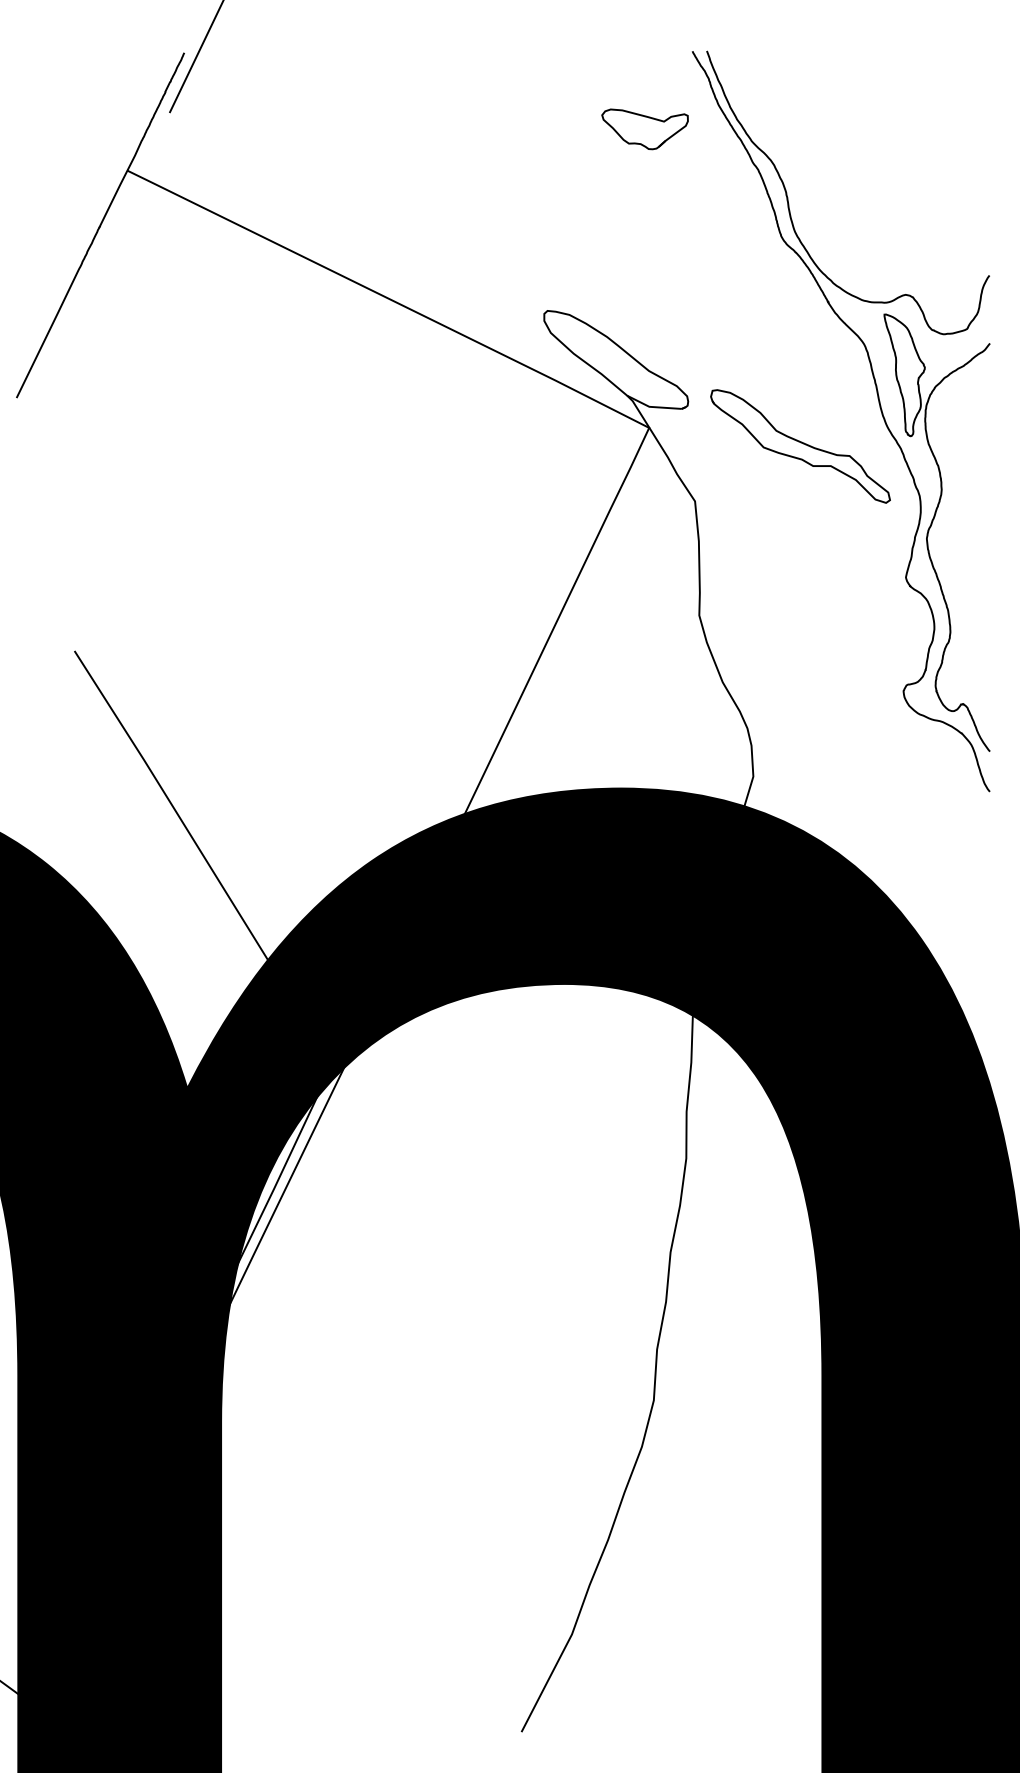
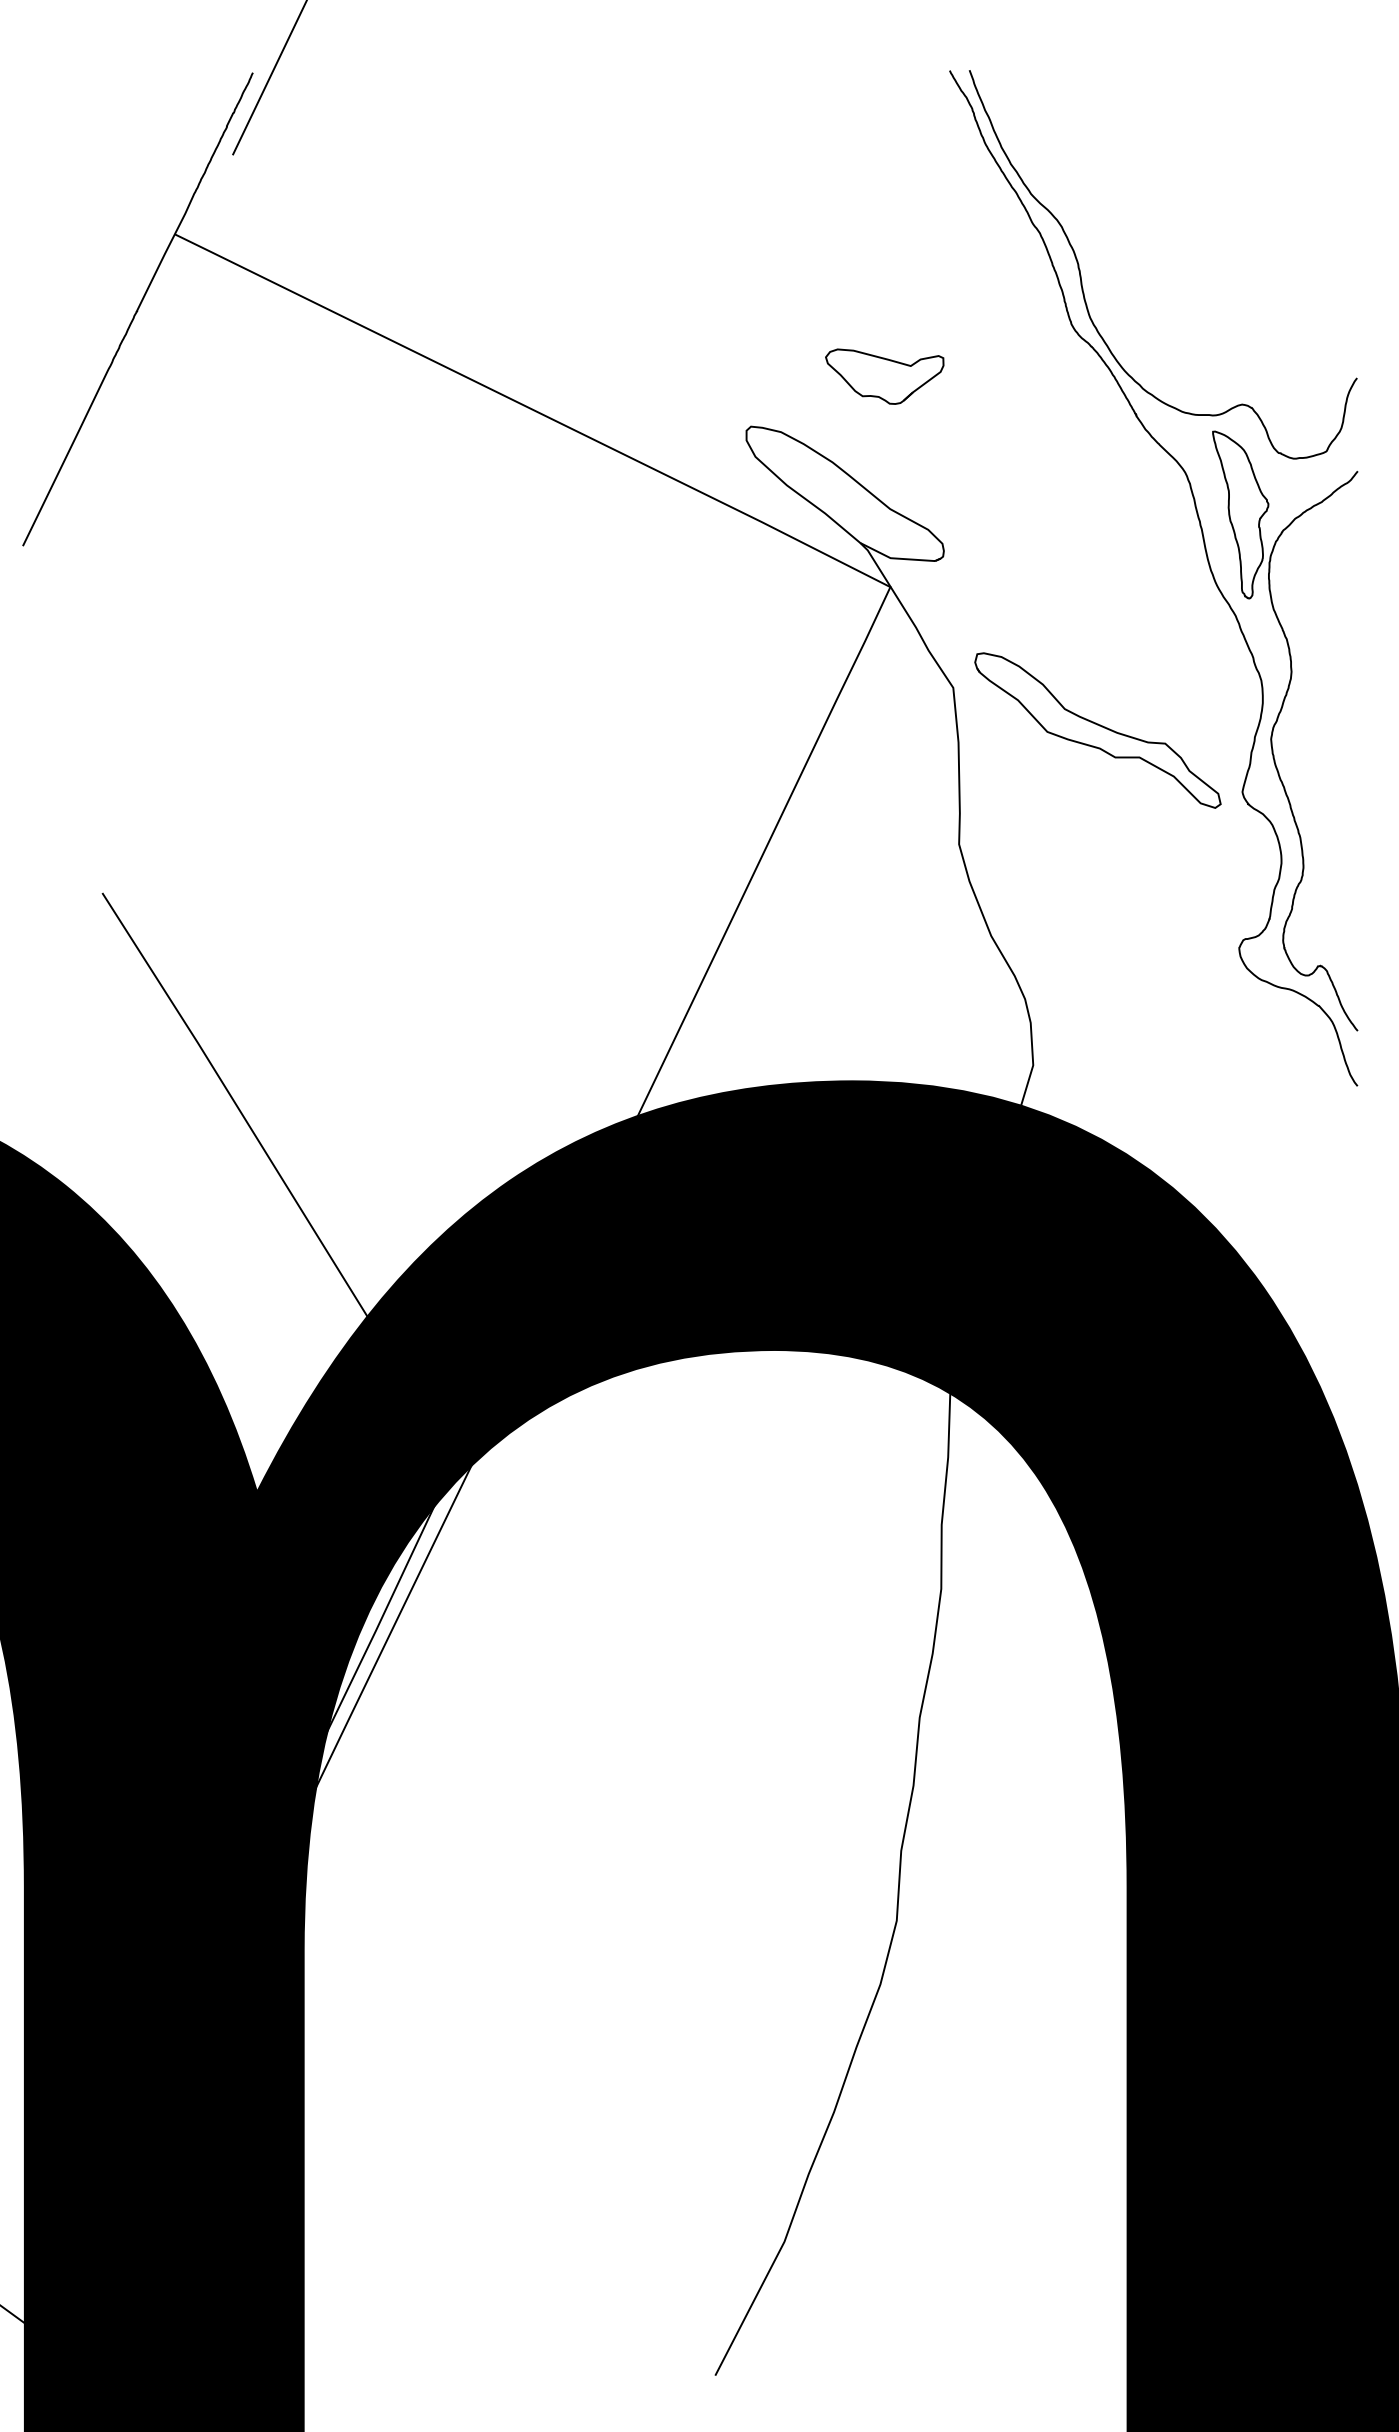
part: (644, 129) -> (884, 376), moved
part: (800, 446) -> (1097, 730), moved

